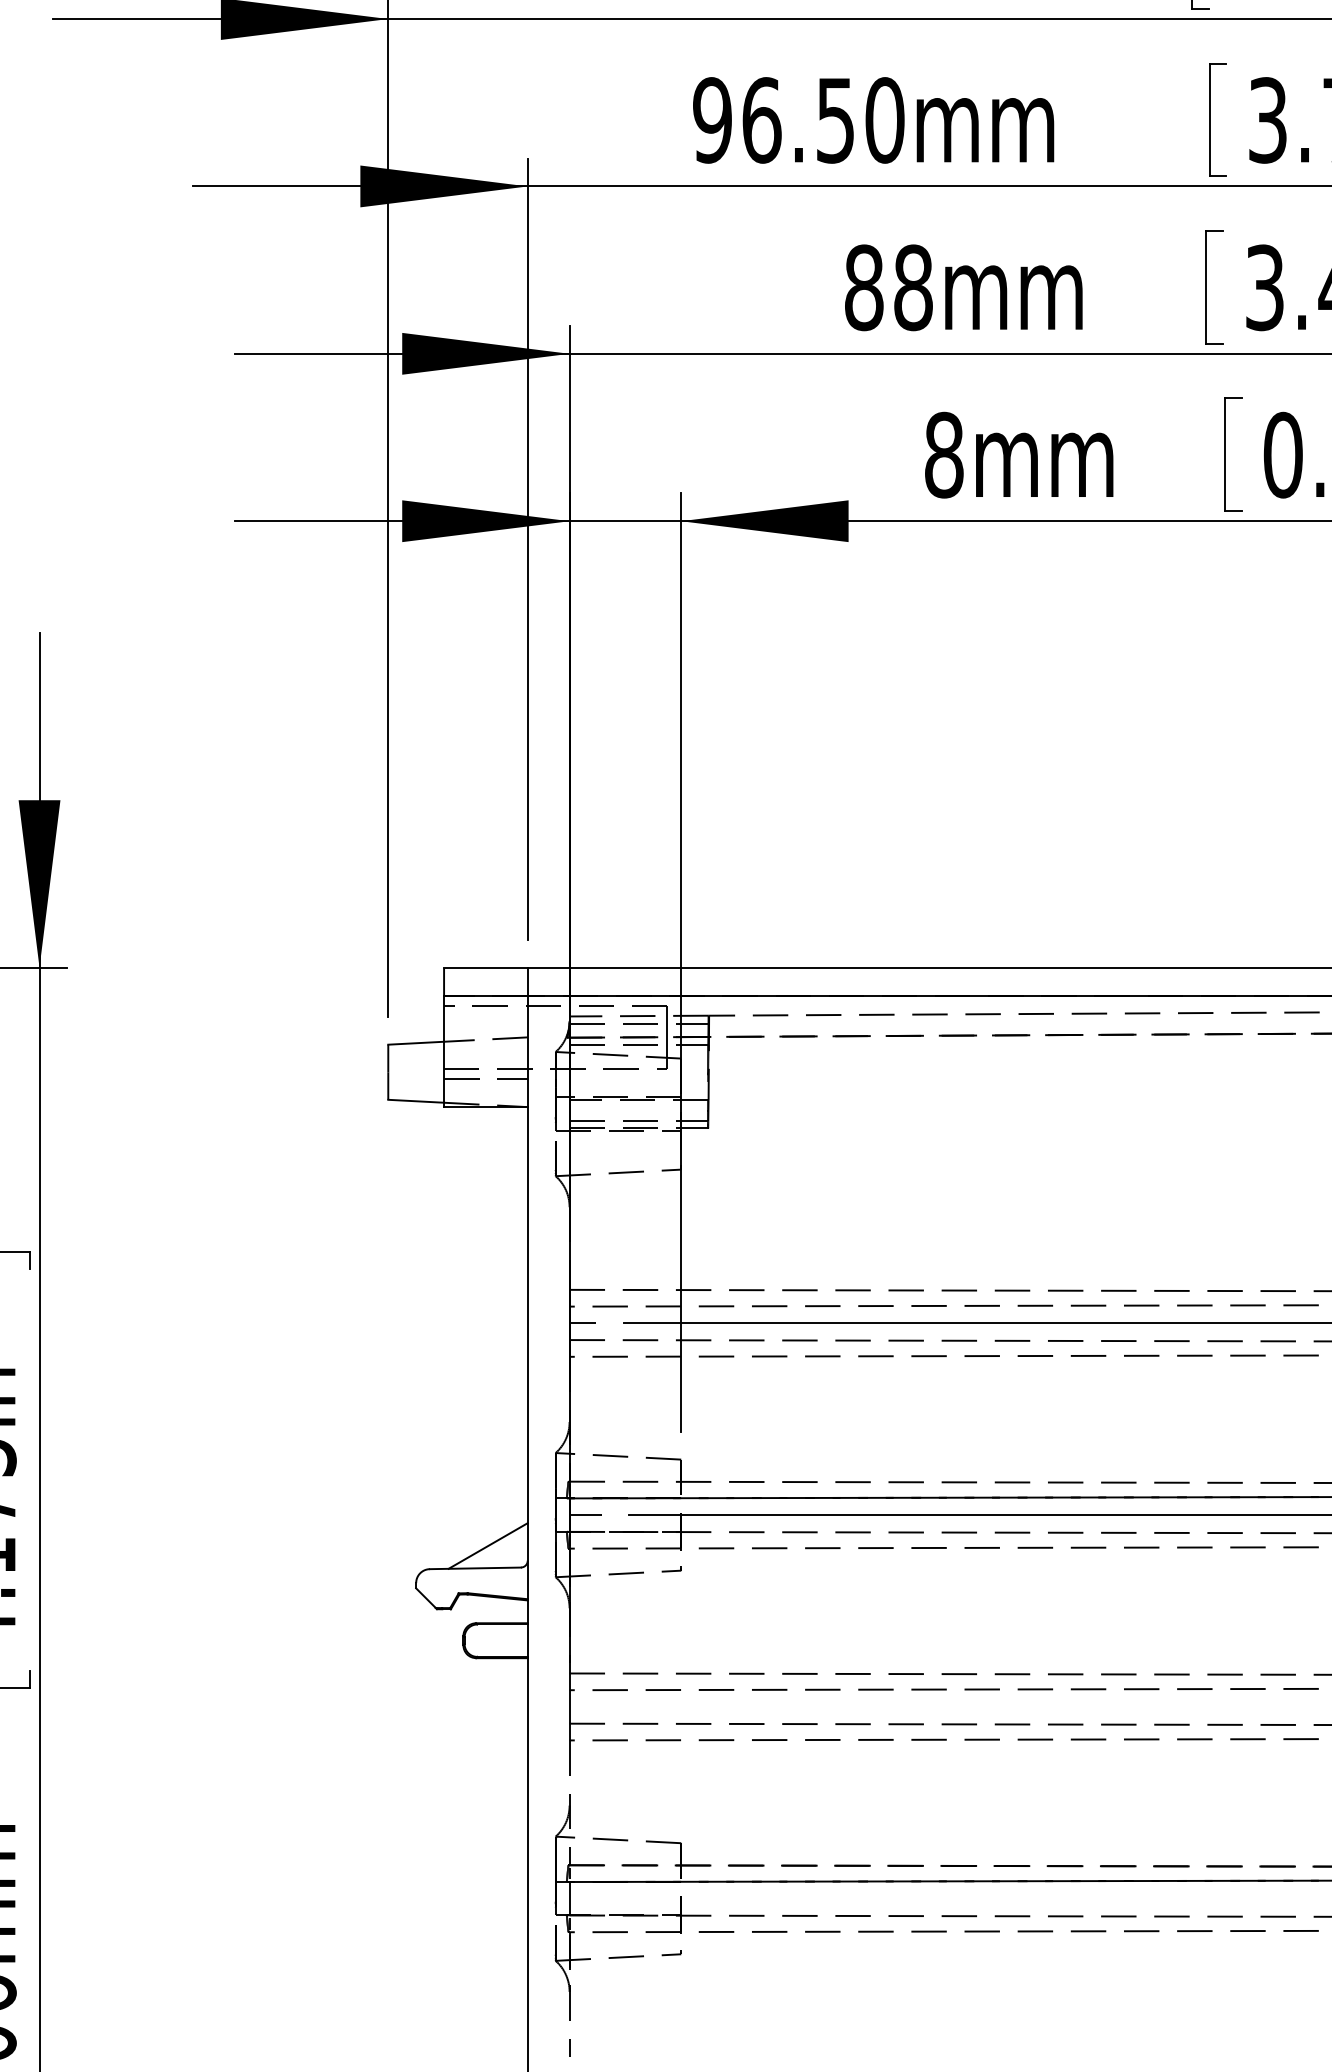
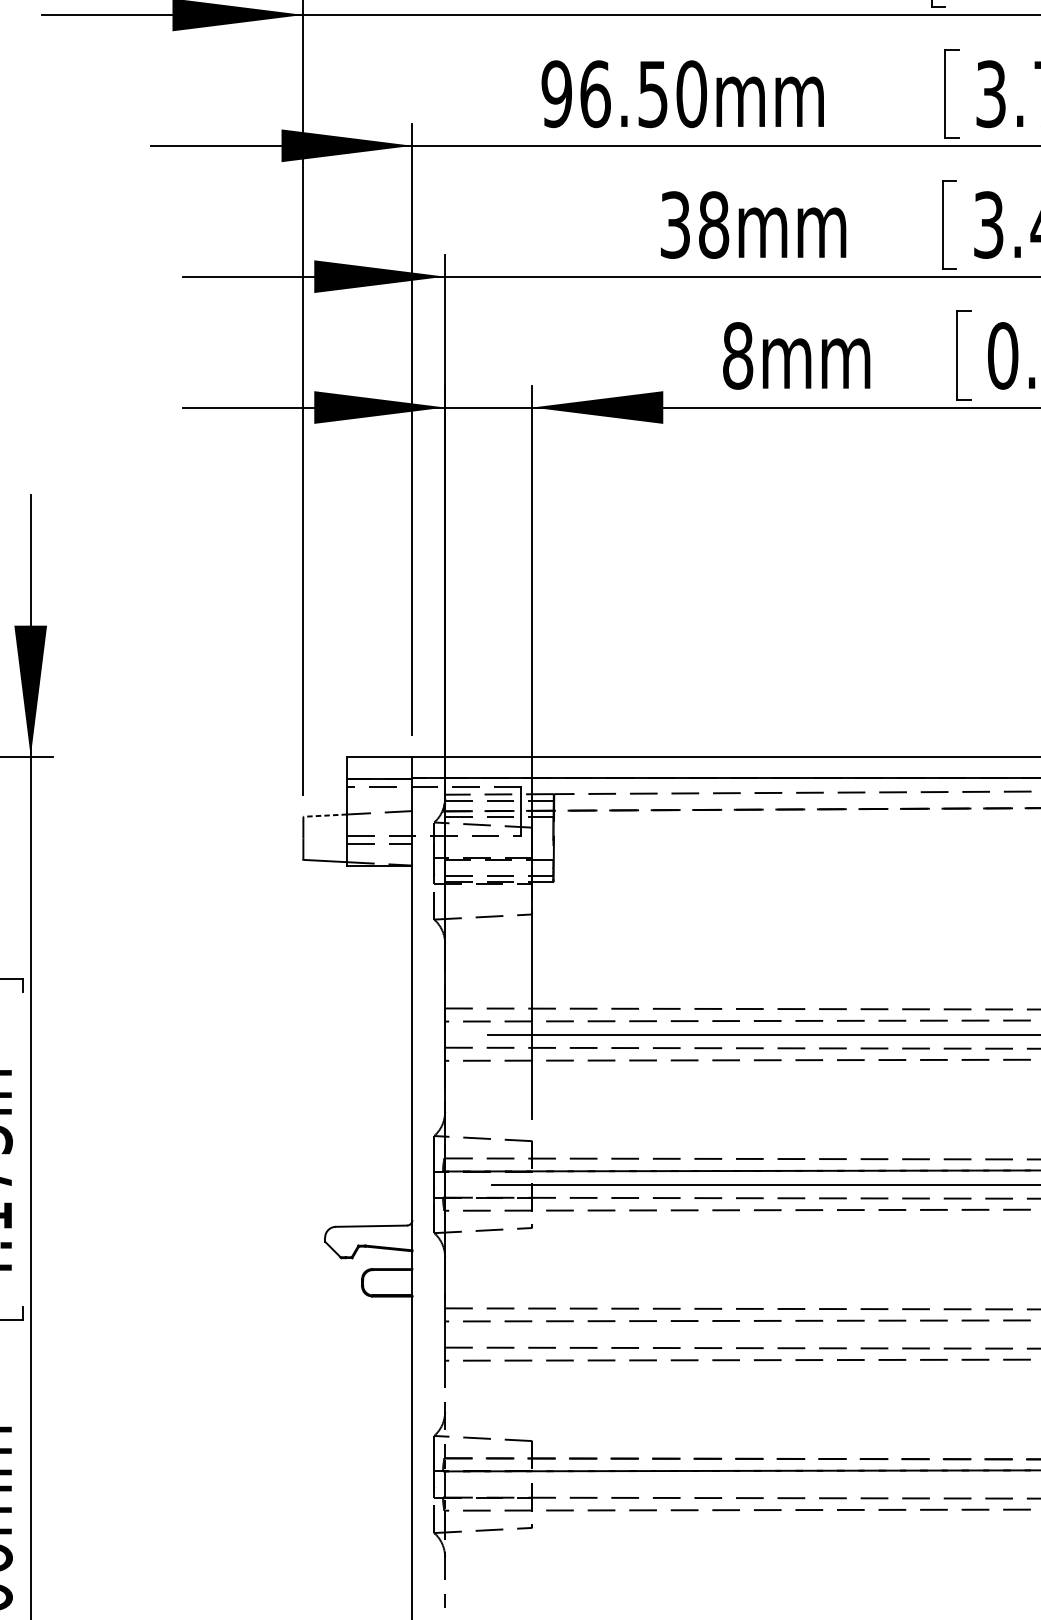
text: (864, 287) -> (675, 224), 88mm -> 38mm
line: (416, 1043) -> (325, 815), solid -> dashed
line: (582, 1323) -> (455, 1034), removed
line: (585, 1515) -> (457, 1184), removed
line: (487, 1545) -> (380, 1208), removed

